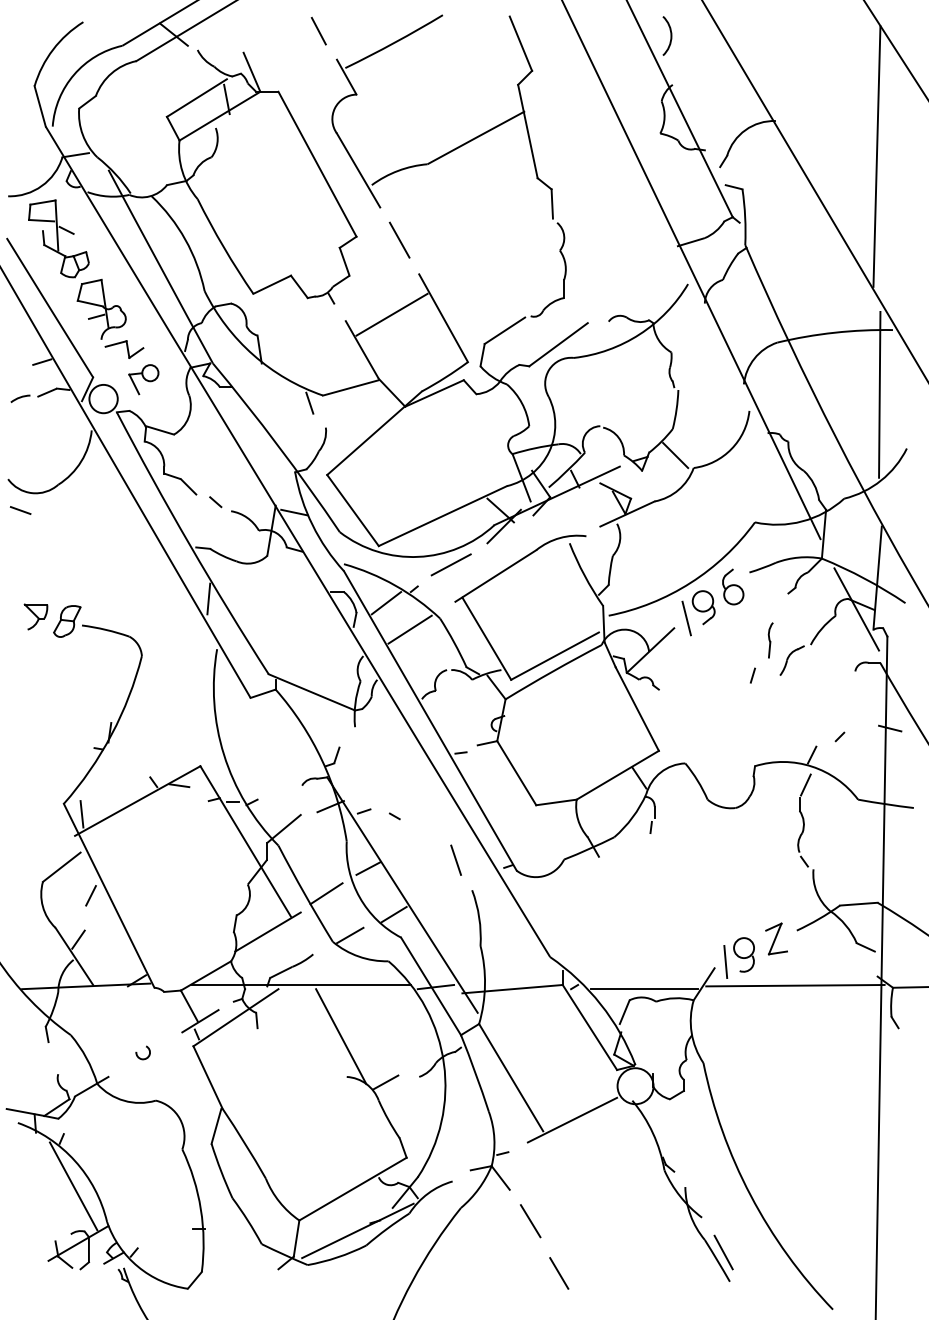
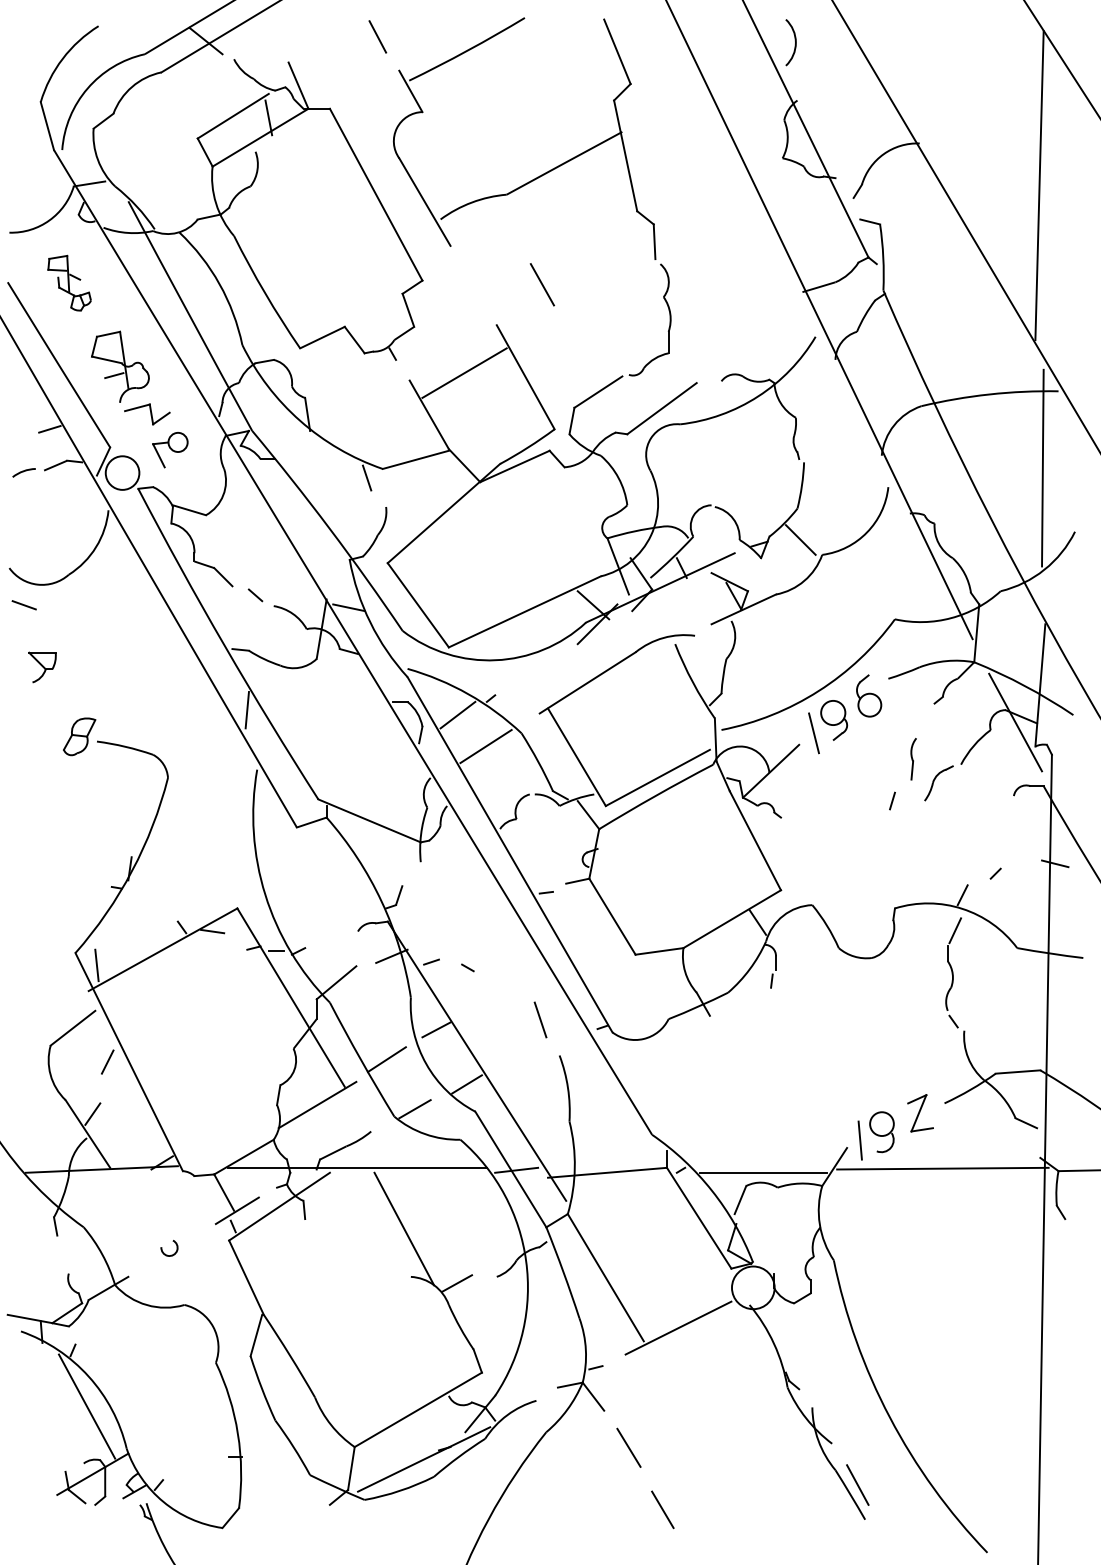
part: (58, 238) -> (69, 282), size x0.6
line: (399, 239) -> (542, 283), moved
line: (450, 564) -> (533, 669), removed
part: (35, 616) -> (41, 666), moved

